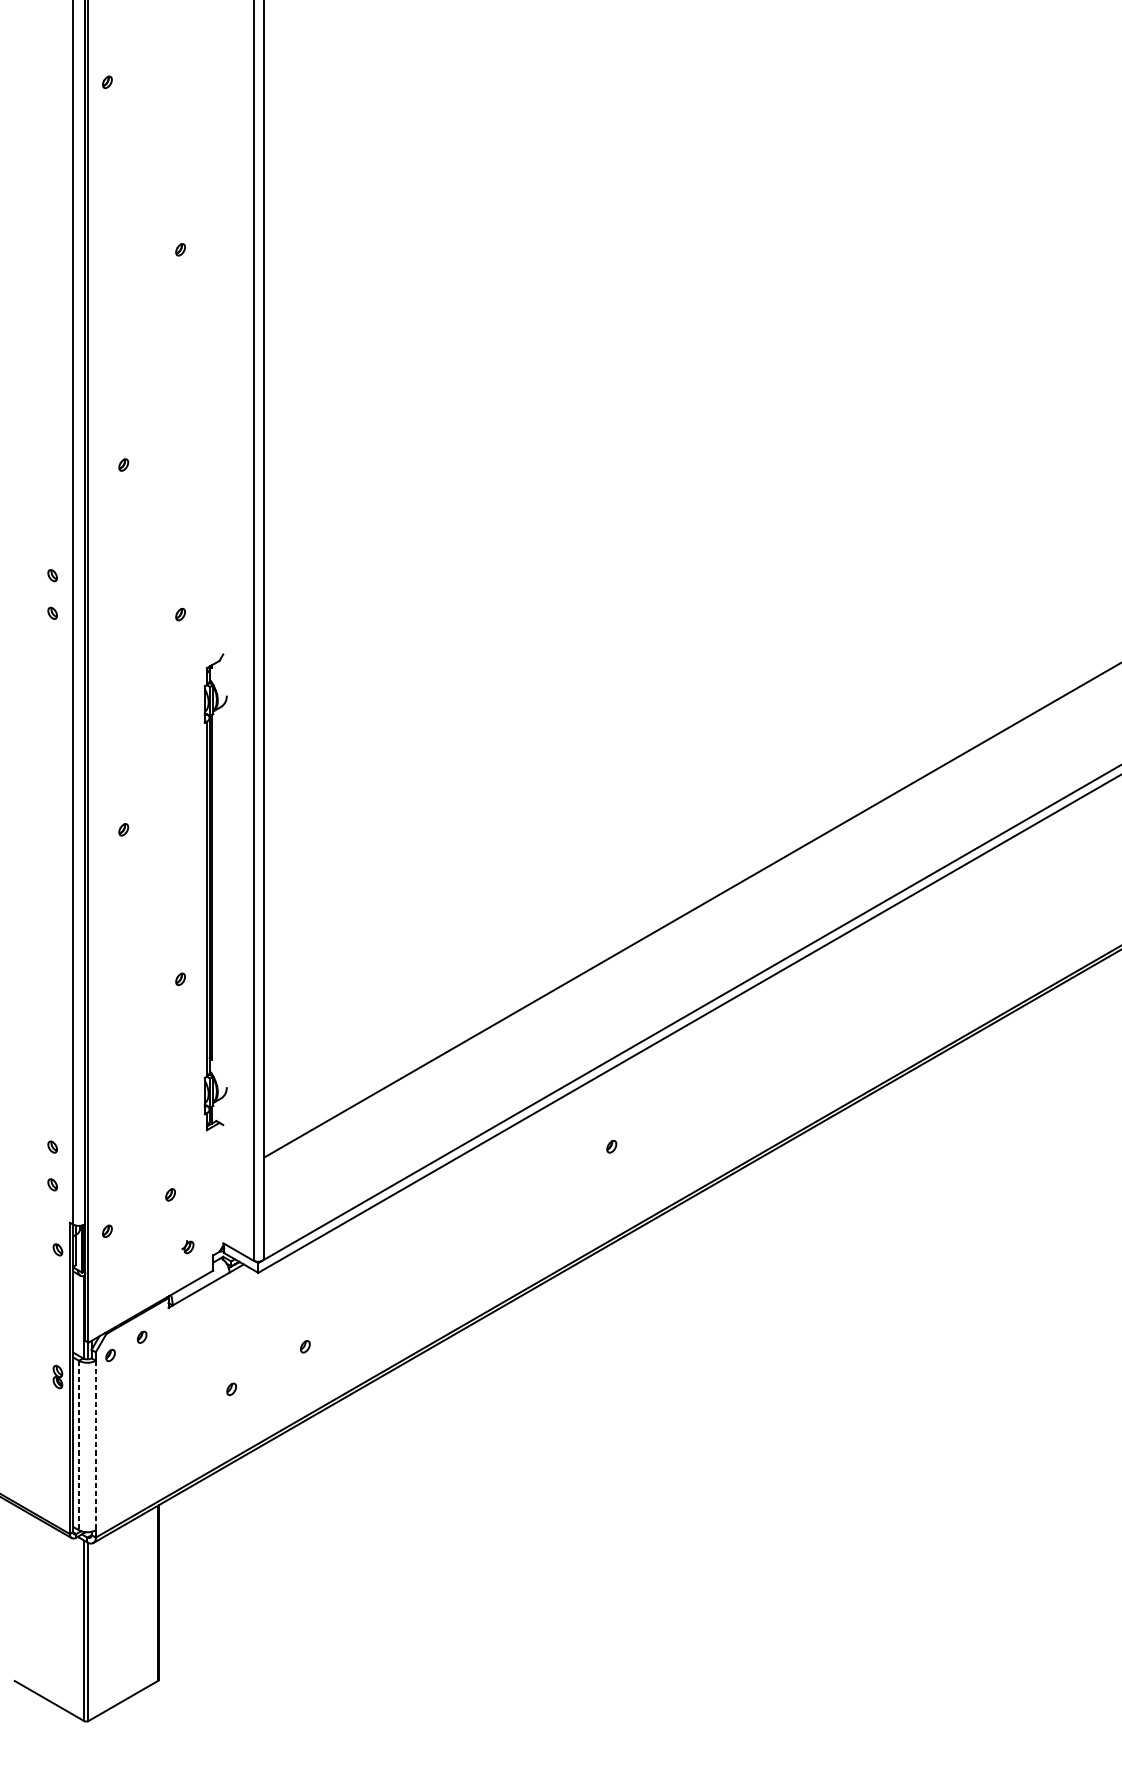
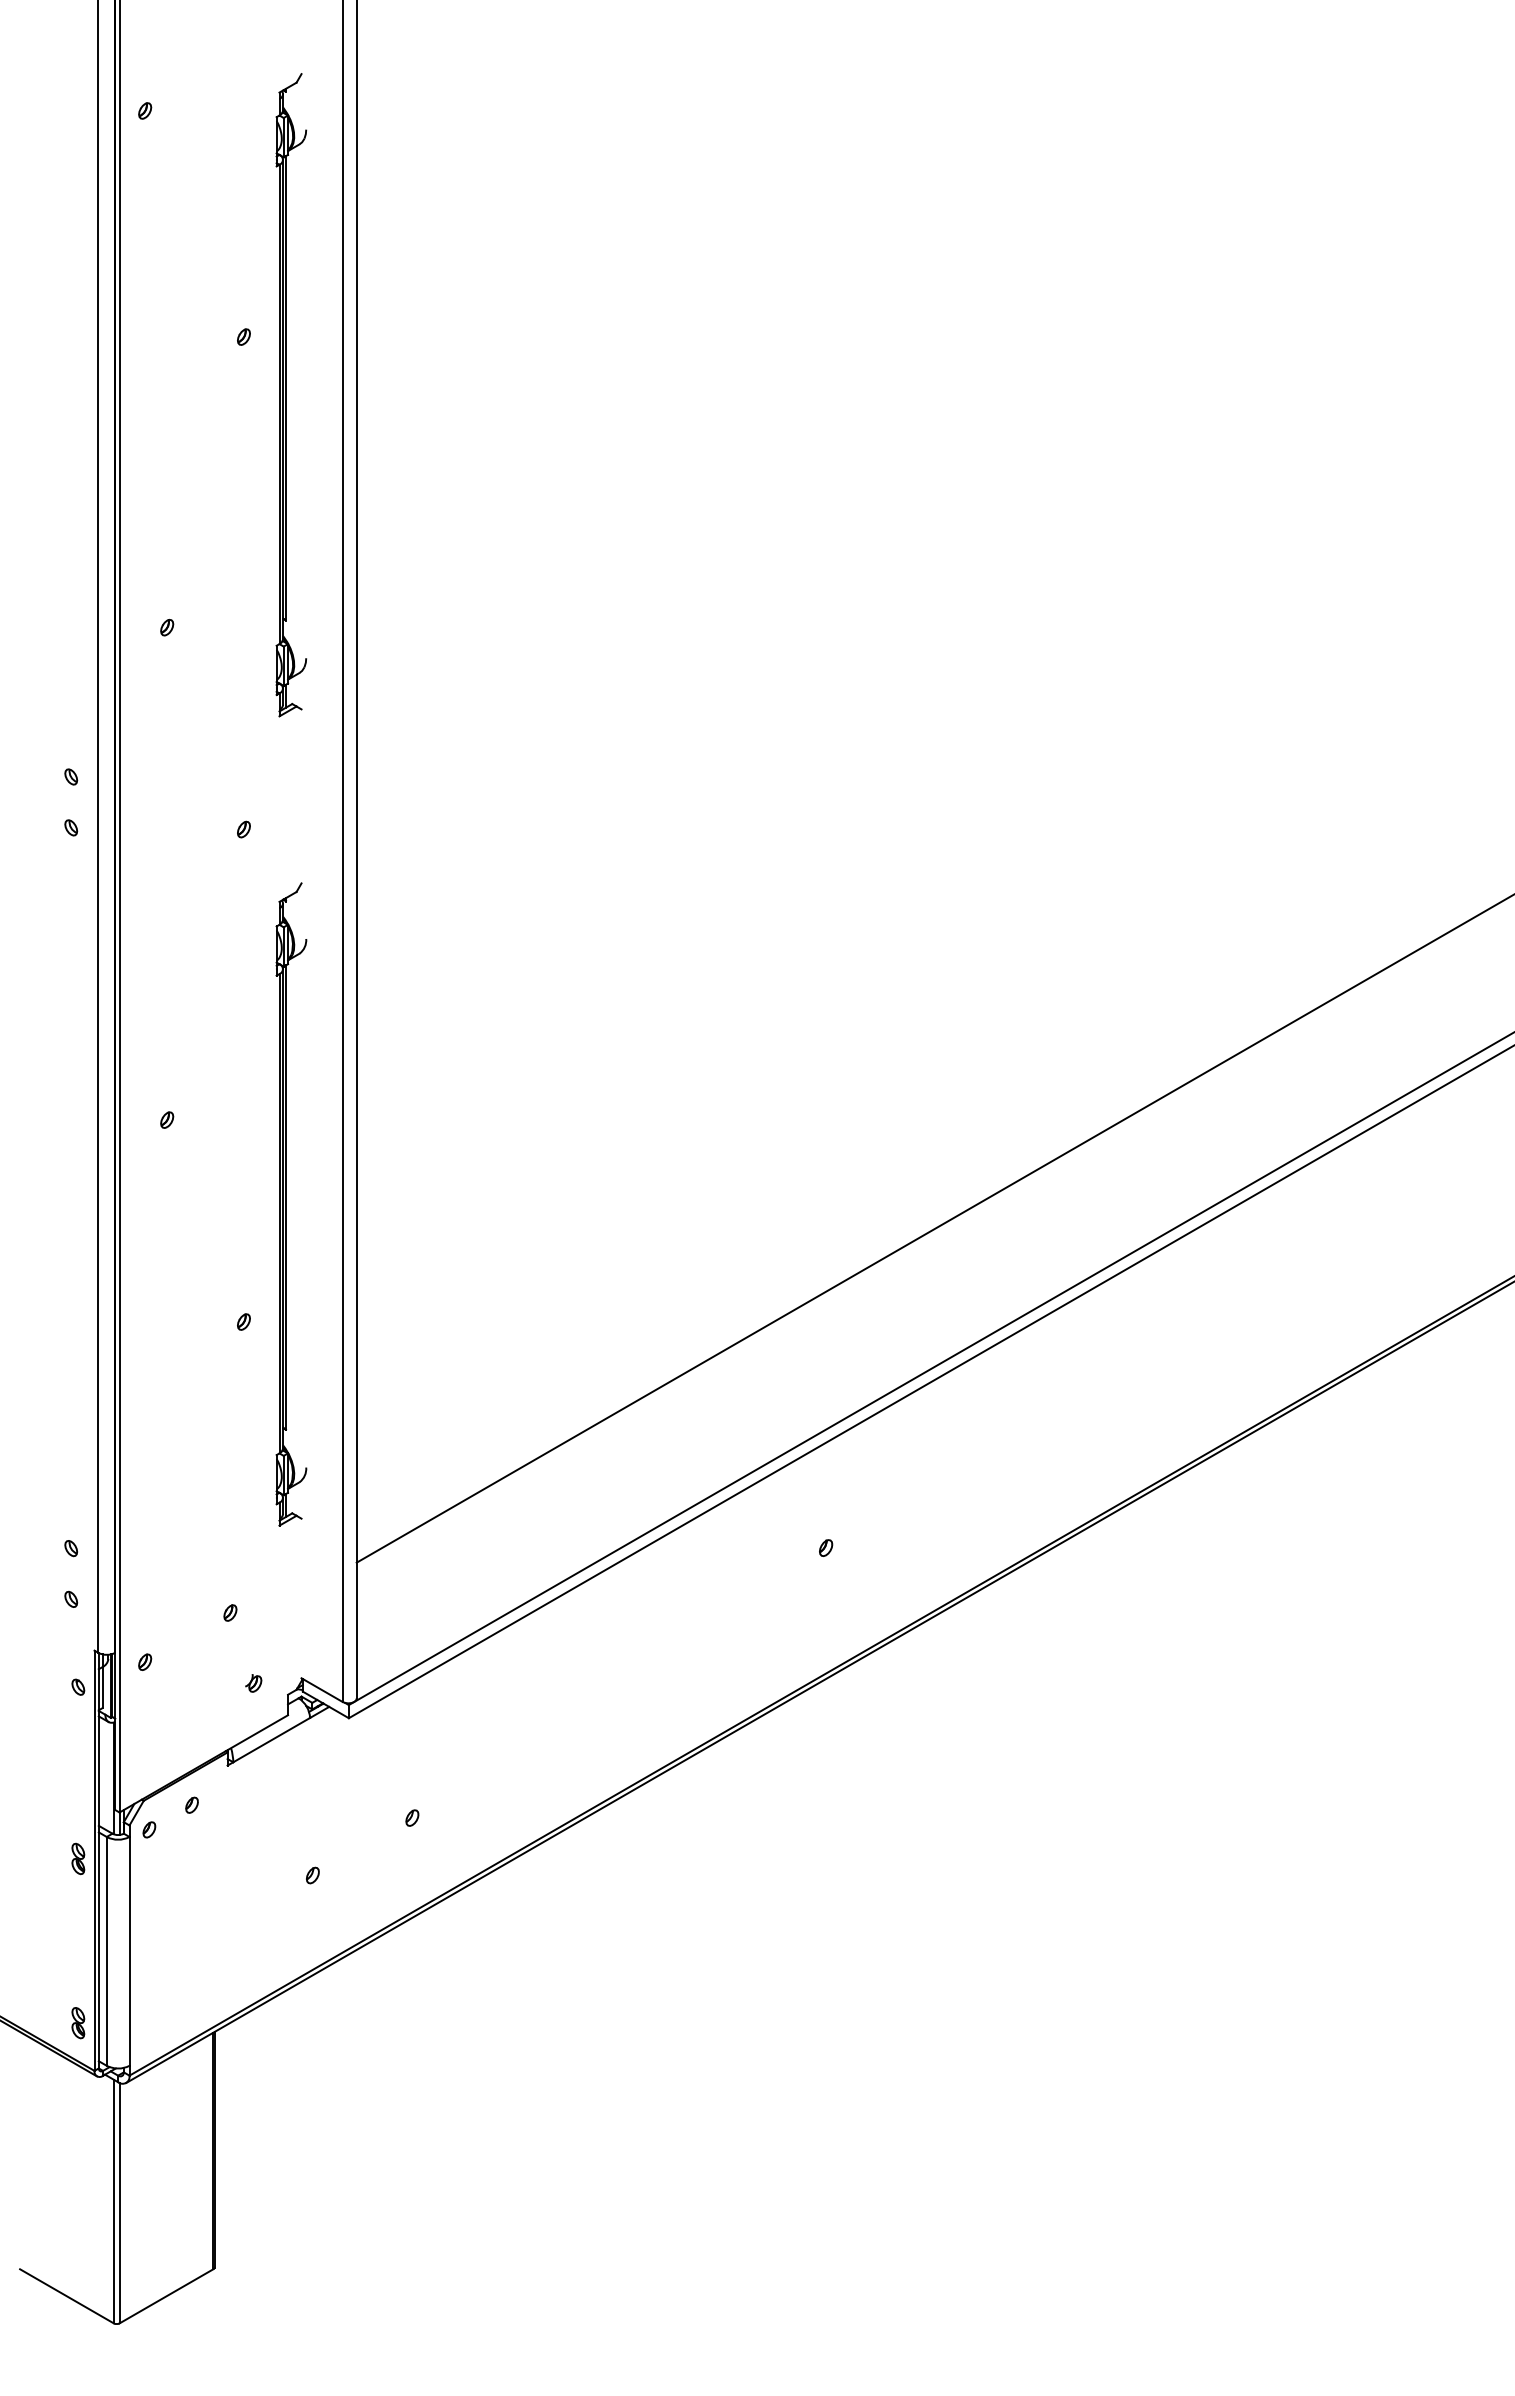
part: (215, 293) -> (291, 395), added
line: (78, 1445) -> (106, 1951), dashed -> solid
line: (95, 1445) -> (129, 1951), dashed -> solid
part: (58, 1498) -> (78, 2023), added

